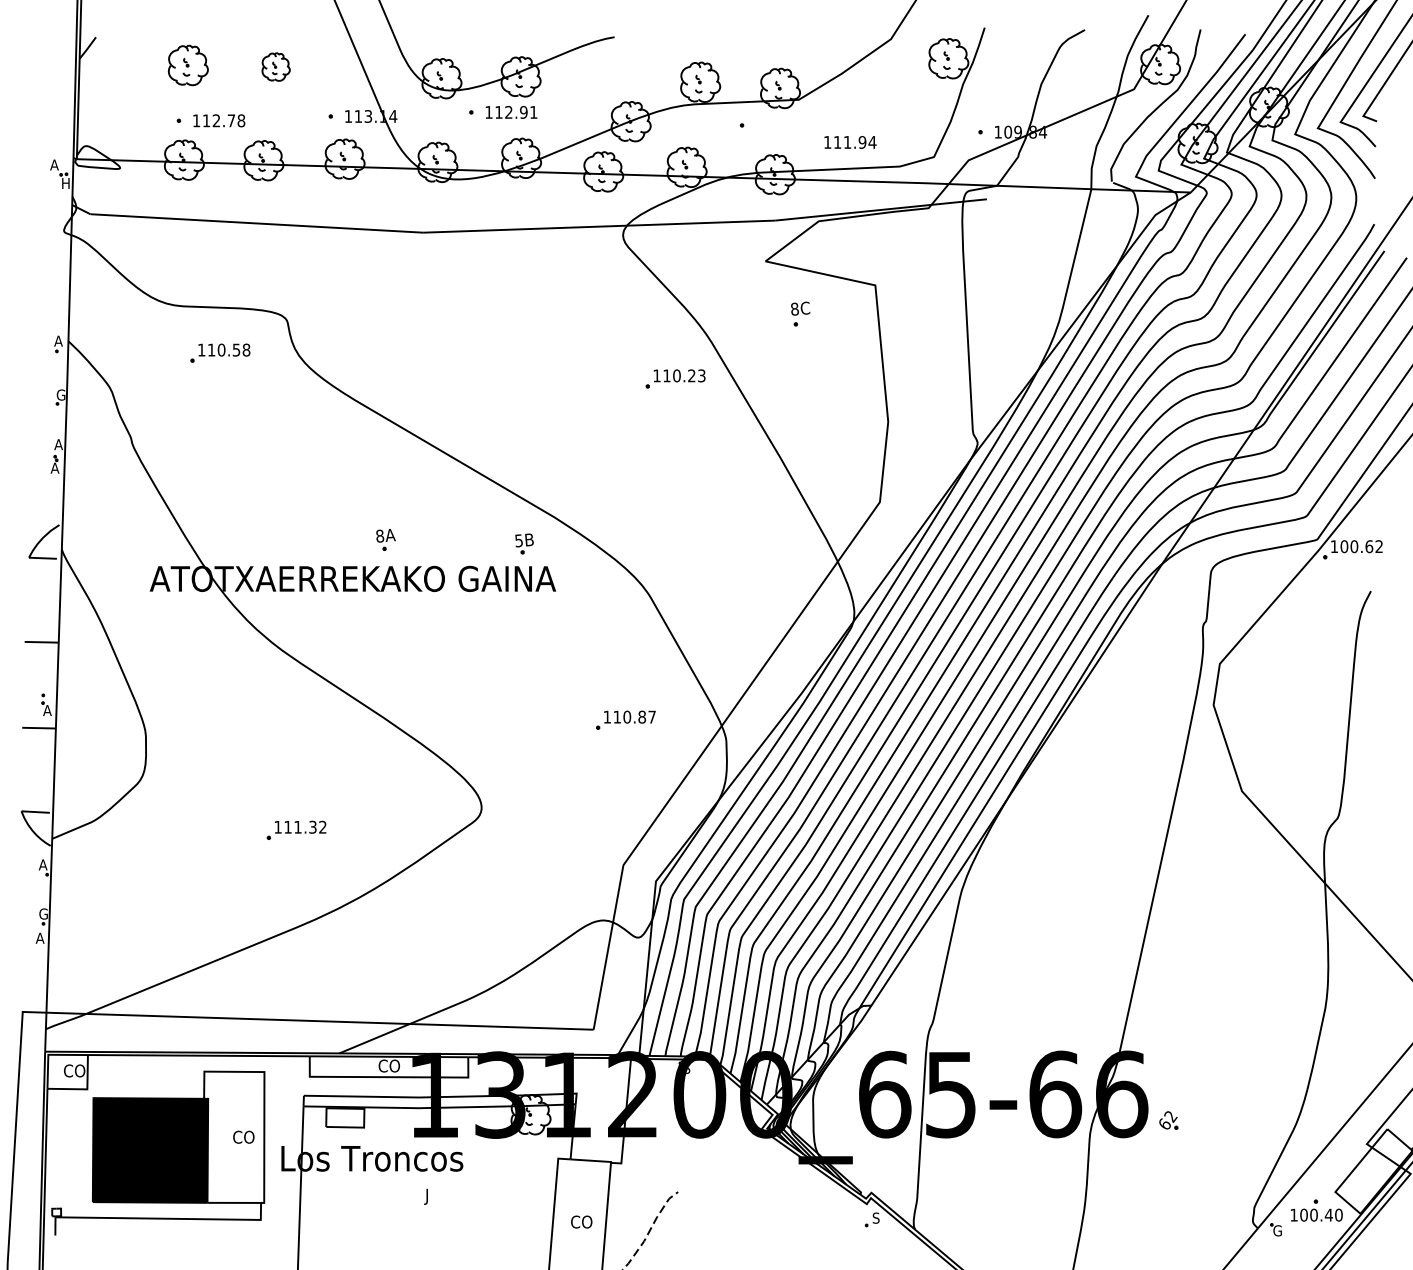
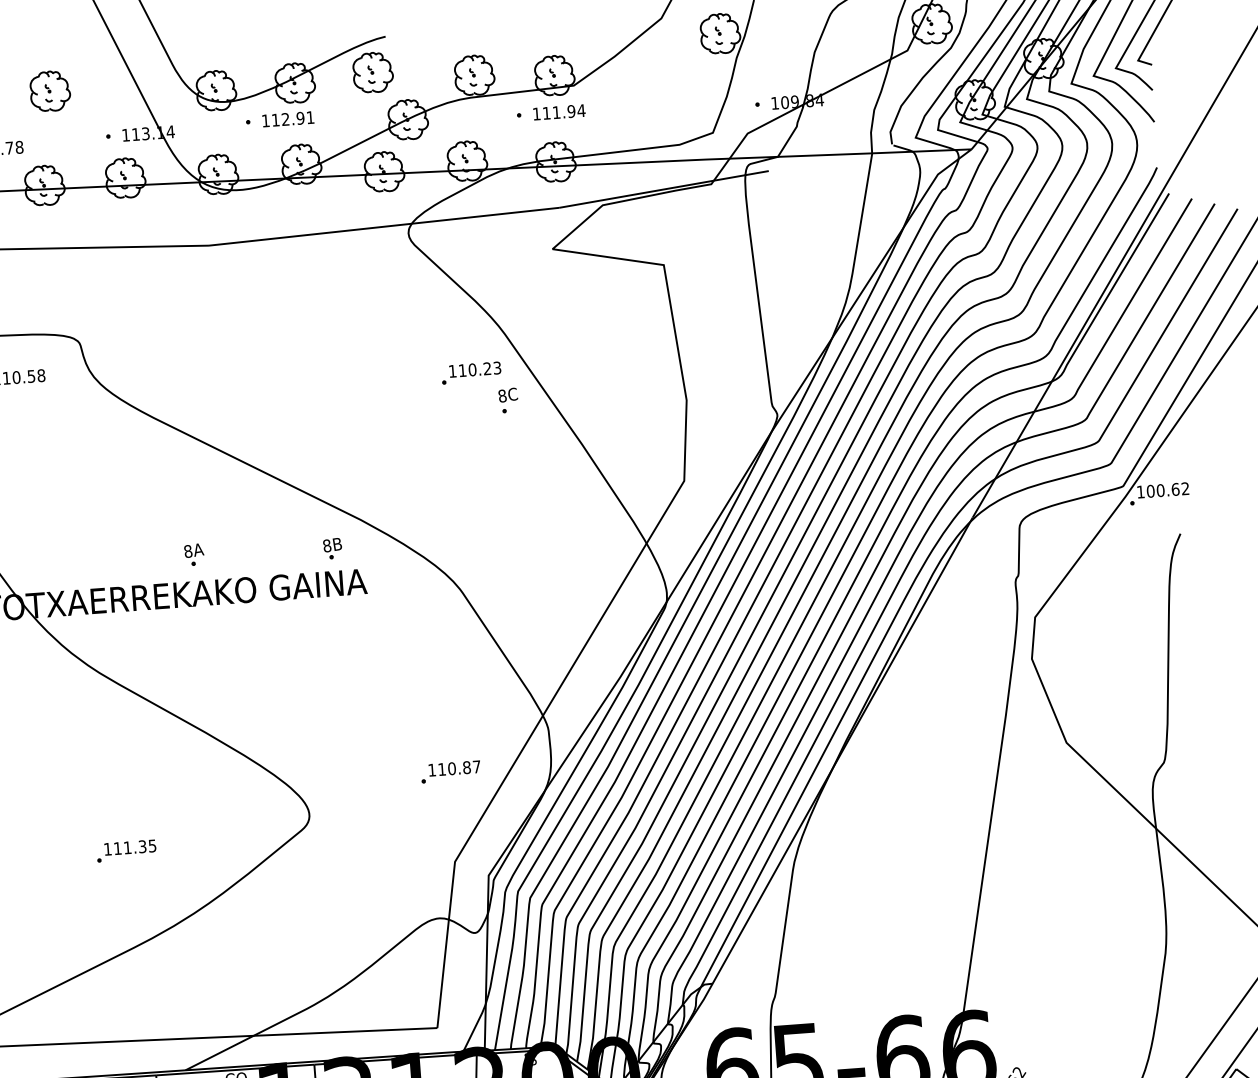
part: (275, 66) -> (49, 90), size x1.43
part: (599, 71) -> (373, 71), added
text: (850, 142) -> (559, 112), moved
part: (800, 313) -> (508, 399), moved
text: (519, 540) -> (327, 545), 5B -> 8B
part: (625, 719) -> (450, 771), moved
text: (322, 826) -> (152, 845), 111.32 -> 111.35

